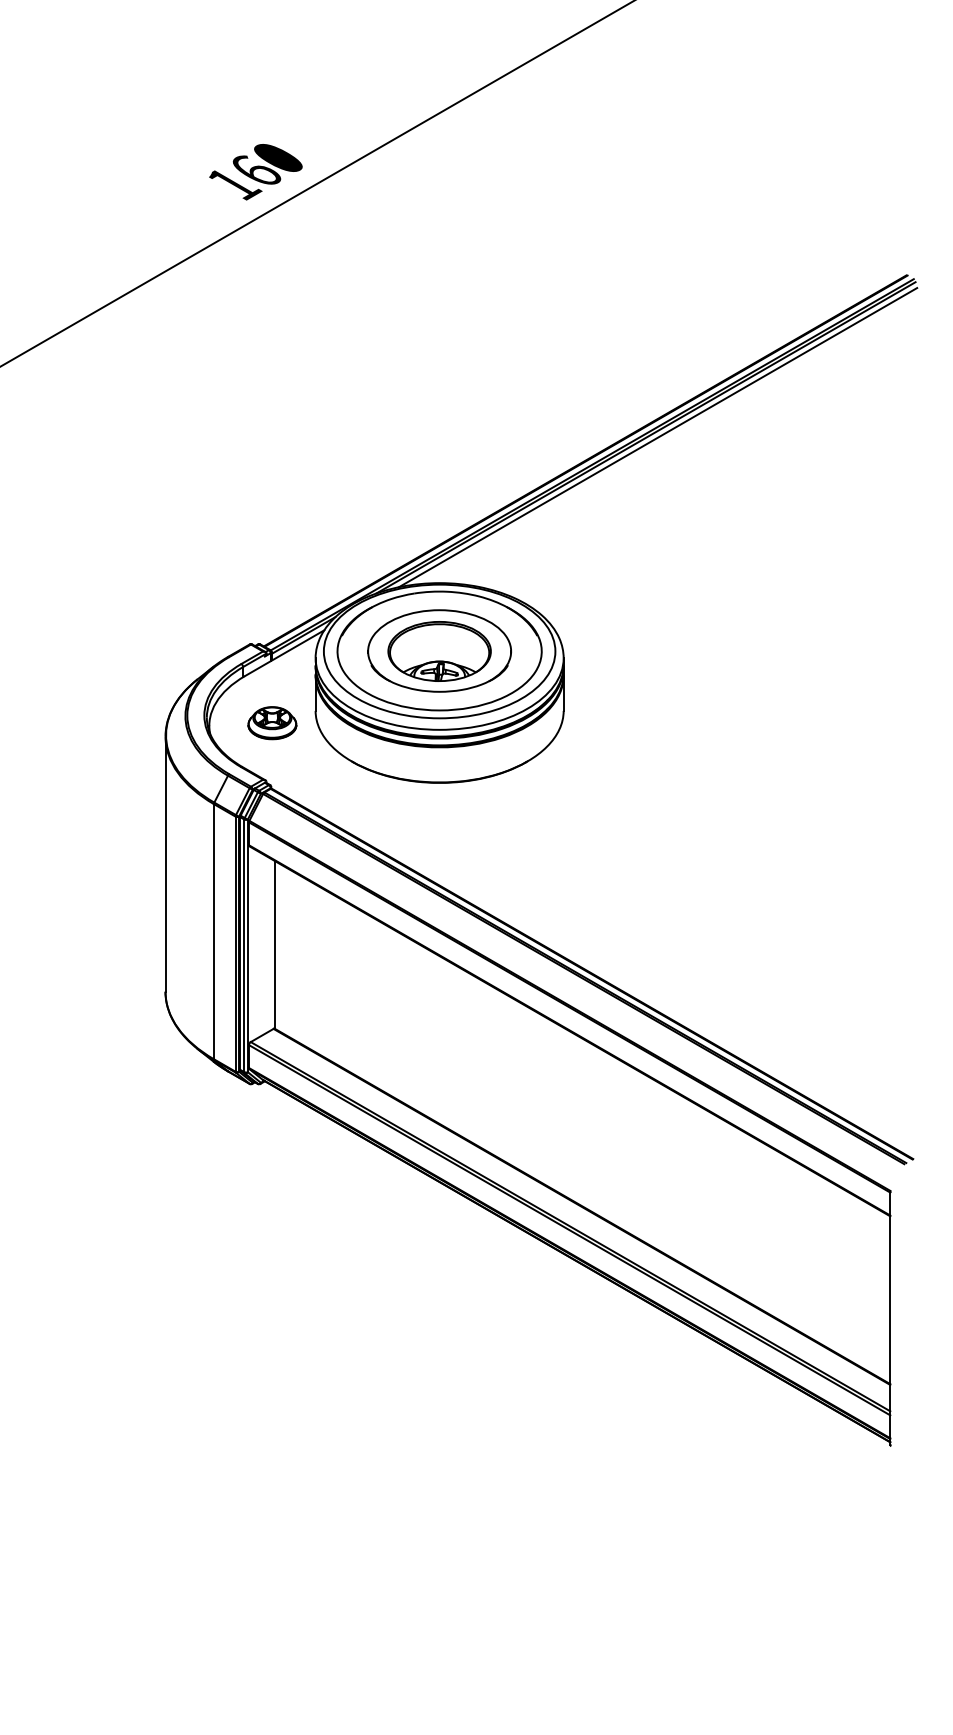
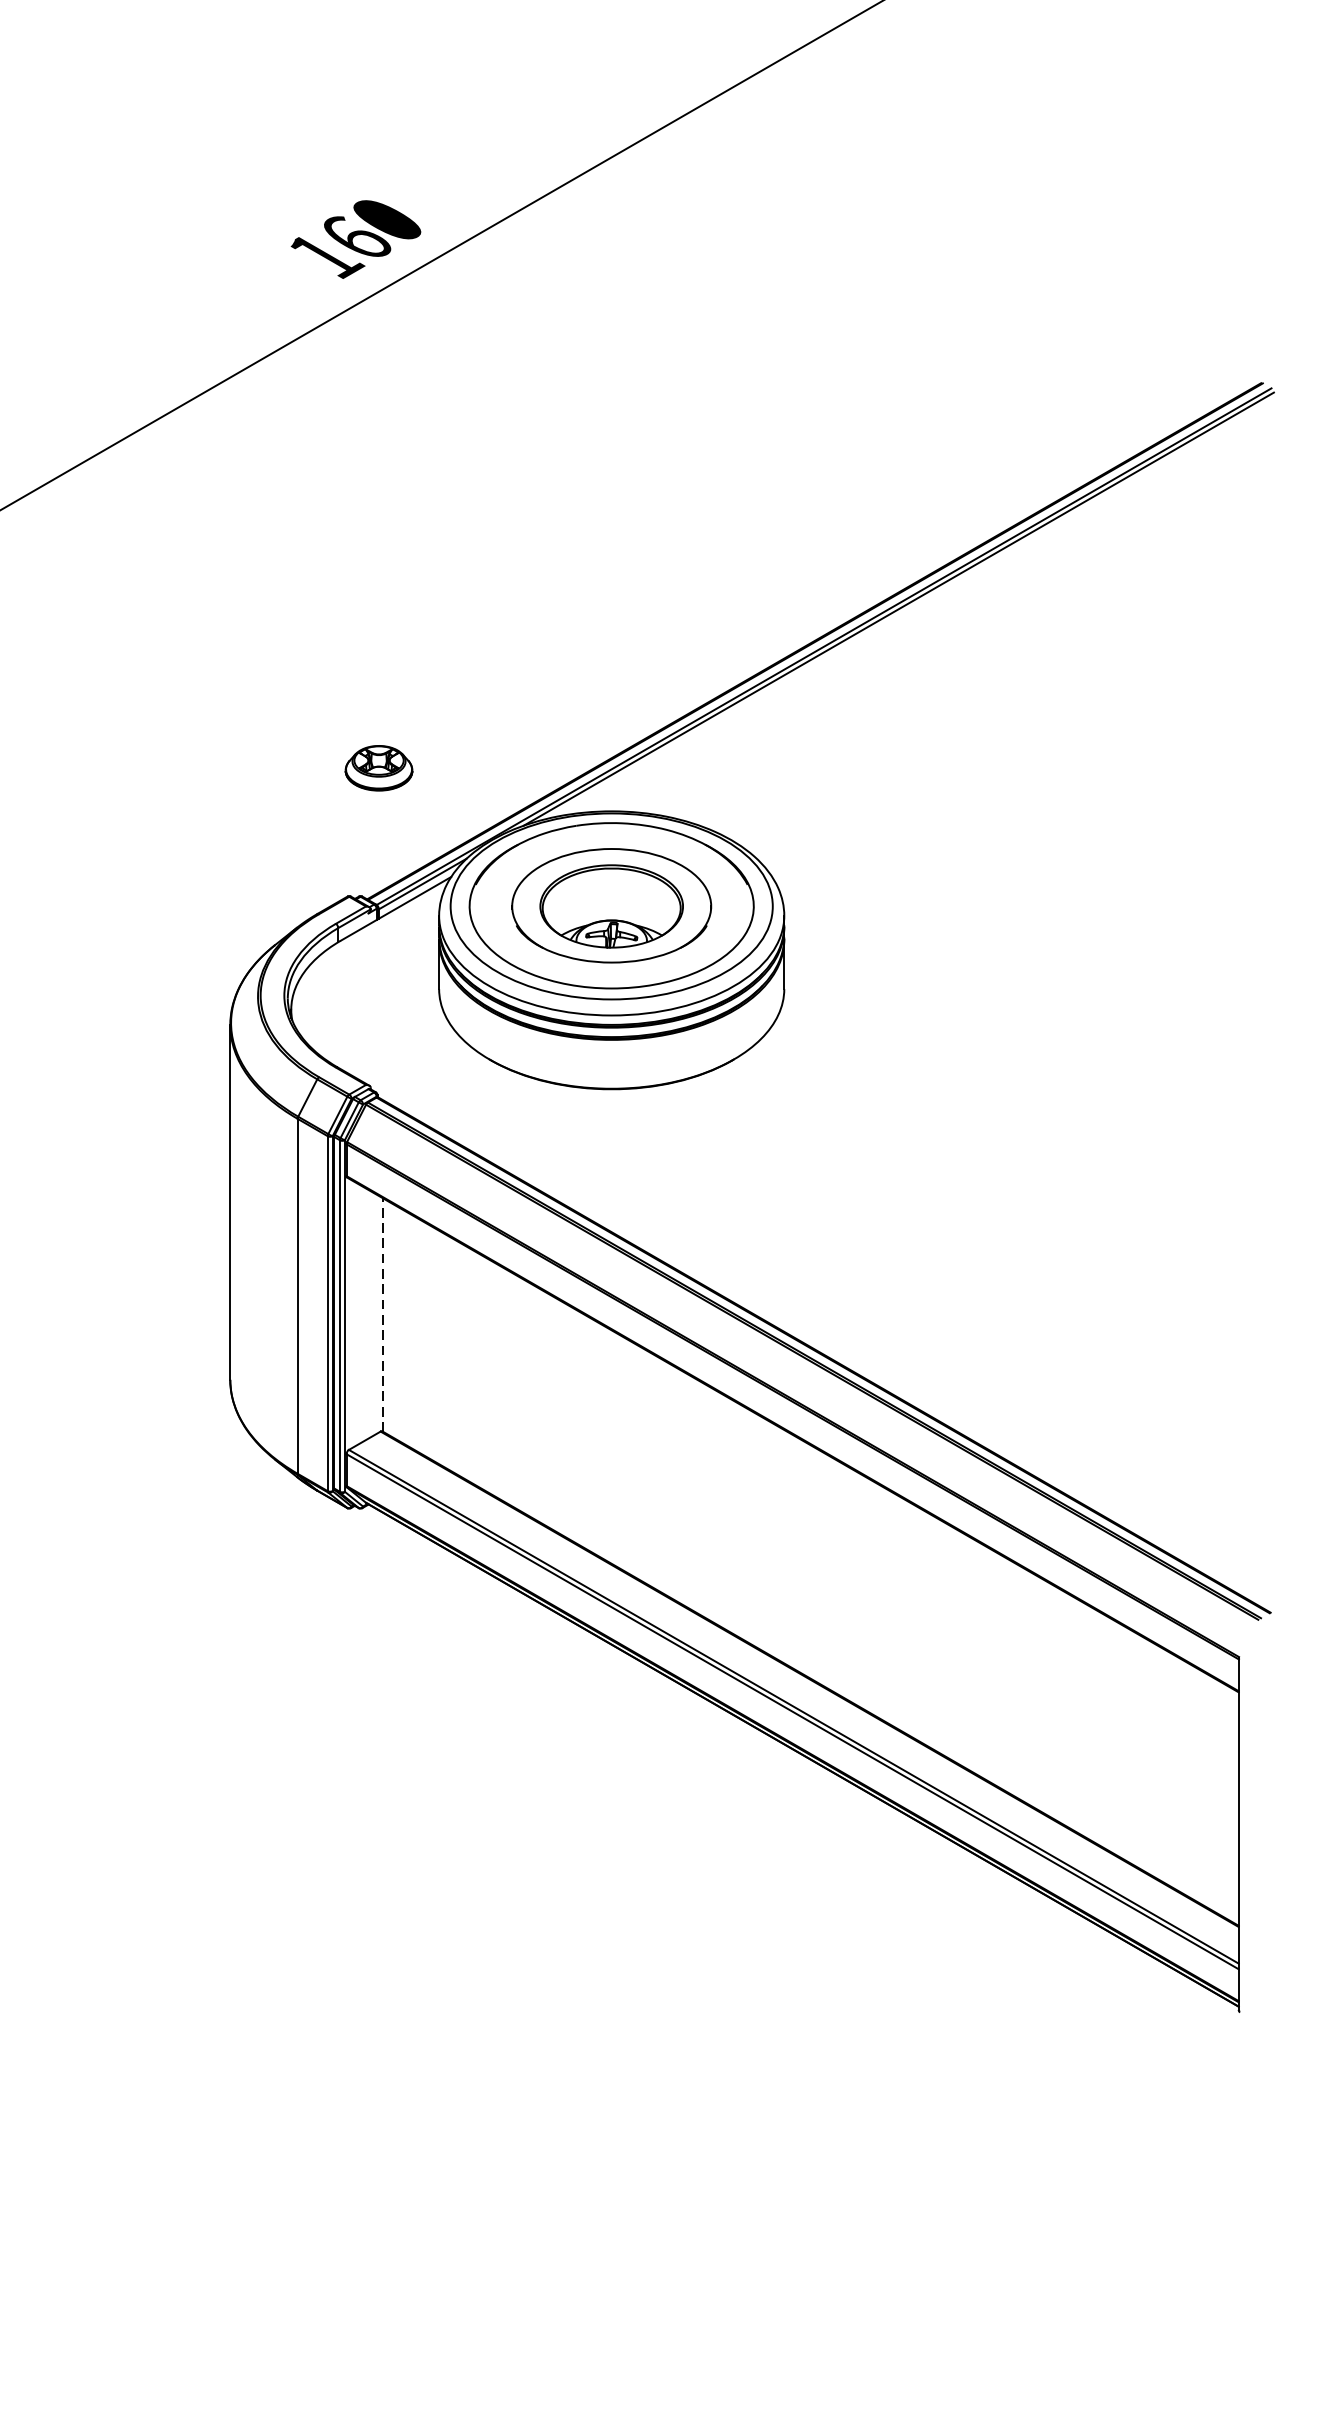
line: (657, 437) -> (914, 608), removed
part: (272, 723) -> (379, 768), moved
line: (275, 945) -> (383, 1315), solid -> dashed

